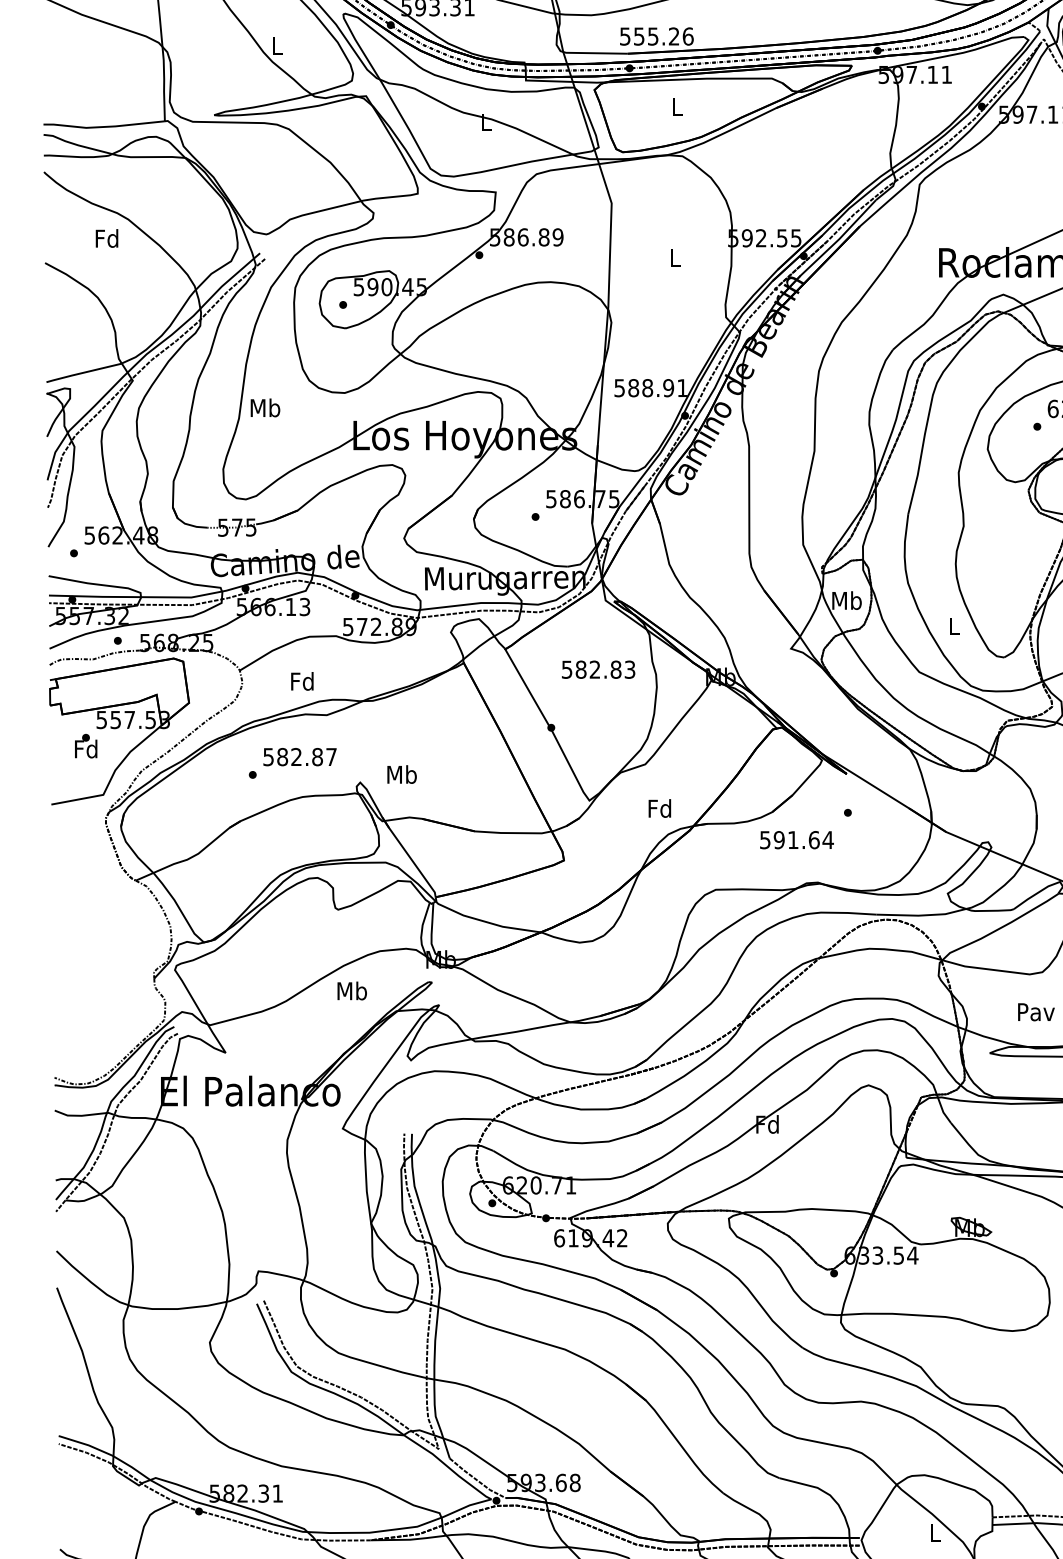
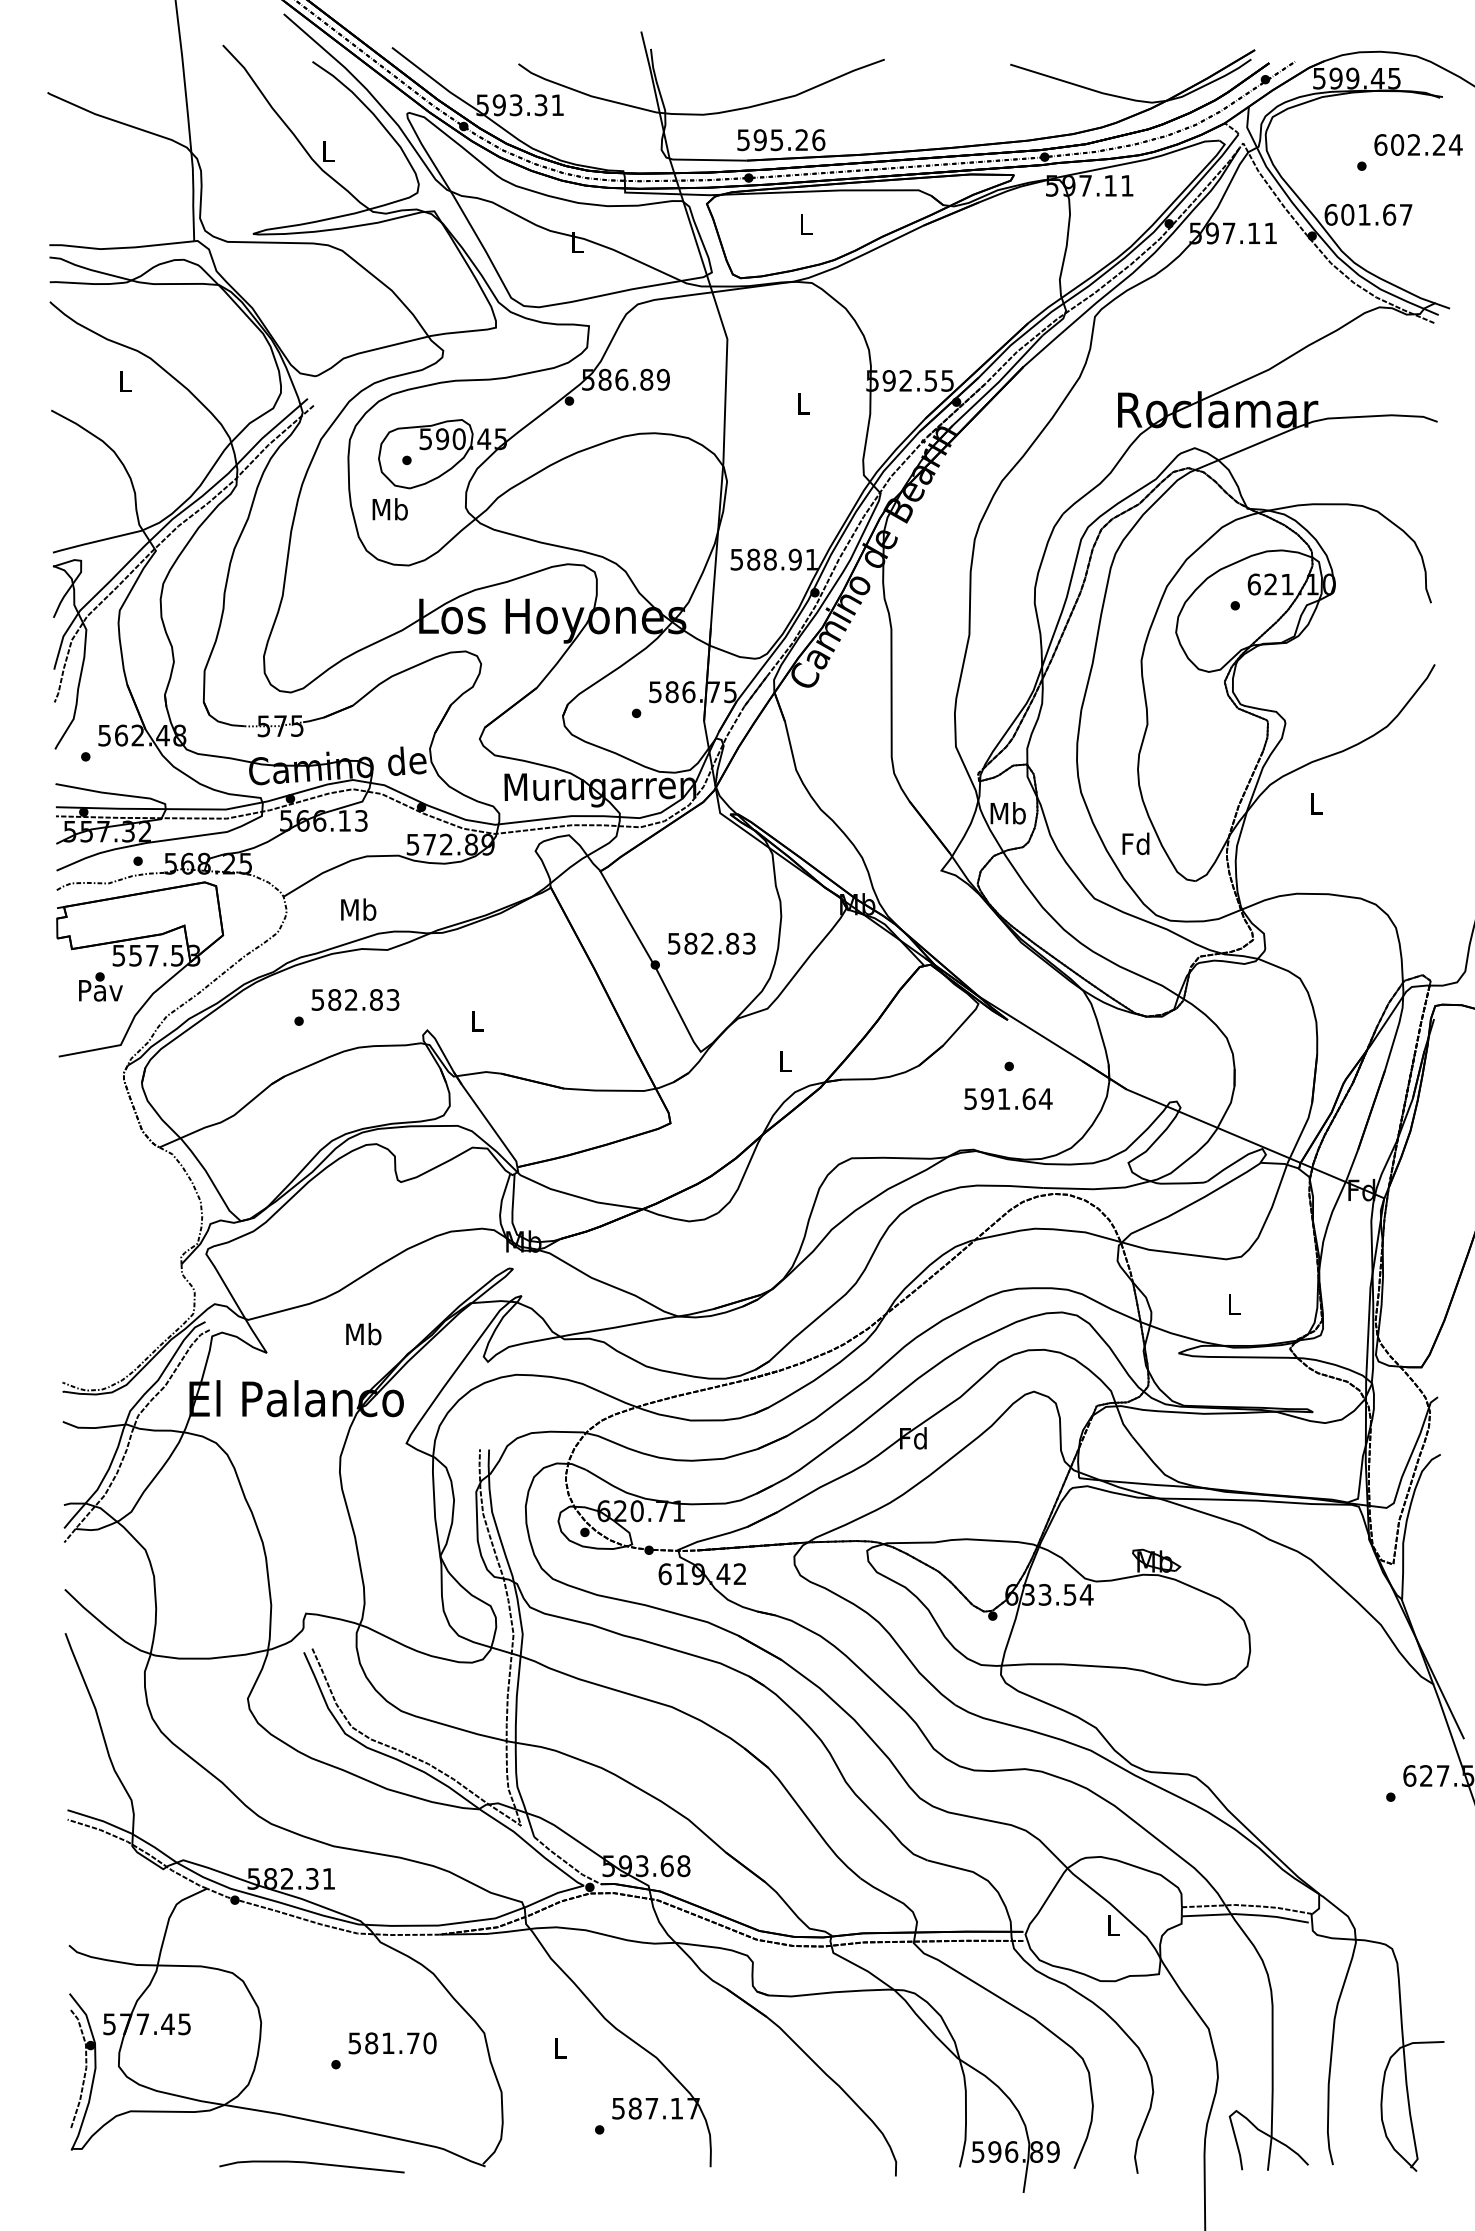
text: (638, 36) -> (759, 139), 555.26 -> 595.26
text: (106, 237) -> (124, 380), Fd -> L
text: (264, 408) -> (389, 509), moved
text: (953, 625) -> (1135, 843), L -> Fd
text: (598, 669) -> (711, 943), moved
text: (302, 681) -> (358, 909), Fd -> Mb
text: (86, 749) -> (100, 990), Fd -> Pav
text: (331, 756) -> (392, 999), 582.87 -> 582.83
text: (401, 774) -> (476, 1020), Mb -> L
text: (659, 808) -> (784, 1061), Fd -> L
text: (796, 839) -> (1008, 1098), moved
text: (352, 990) -> (363, 1333), moved
text: (1036, 1012) -> (1234, 1304), Pav -> L

